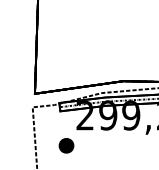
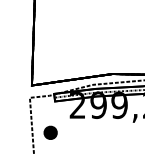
part: (66, 145) -> (50, 132), moved

